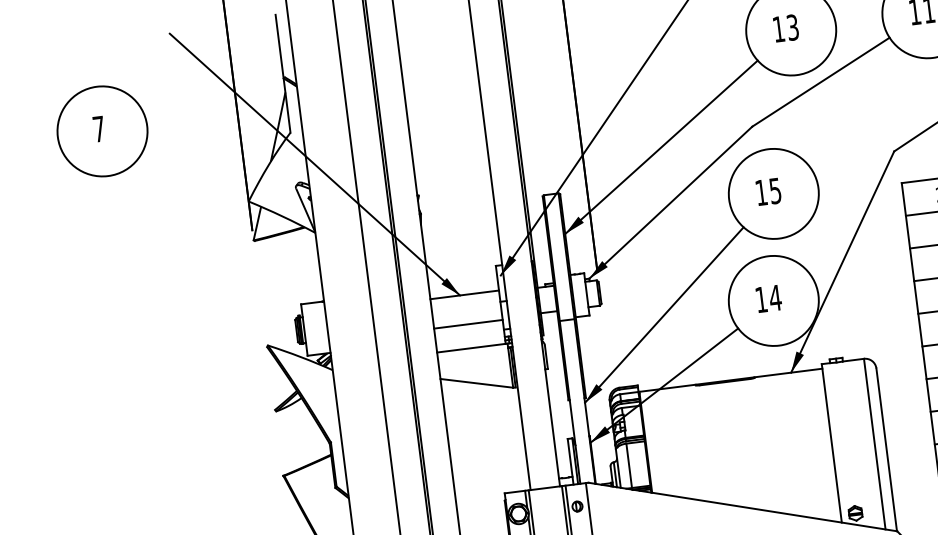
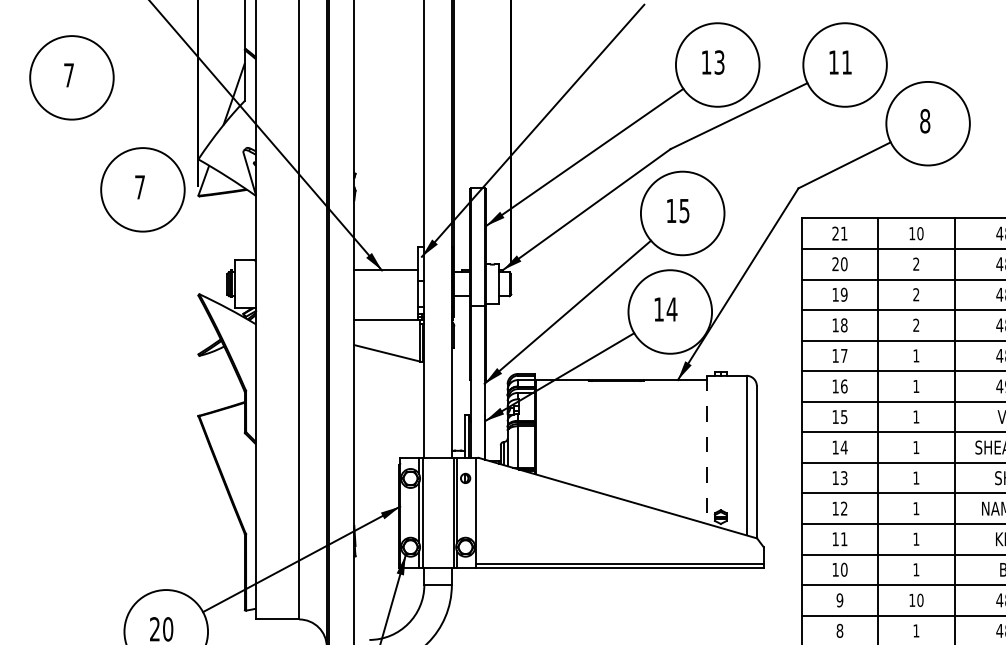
part: (193, 241) -> (142, 189), added
line: (468, 323) -> (386, 297), removed
line: (832, 443) -> (707, 450), solid -> dashed

